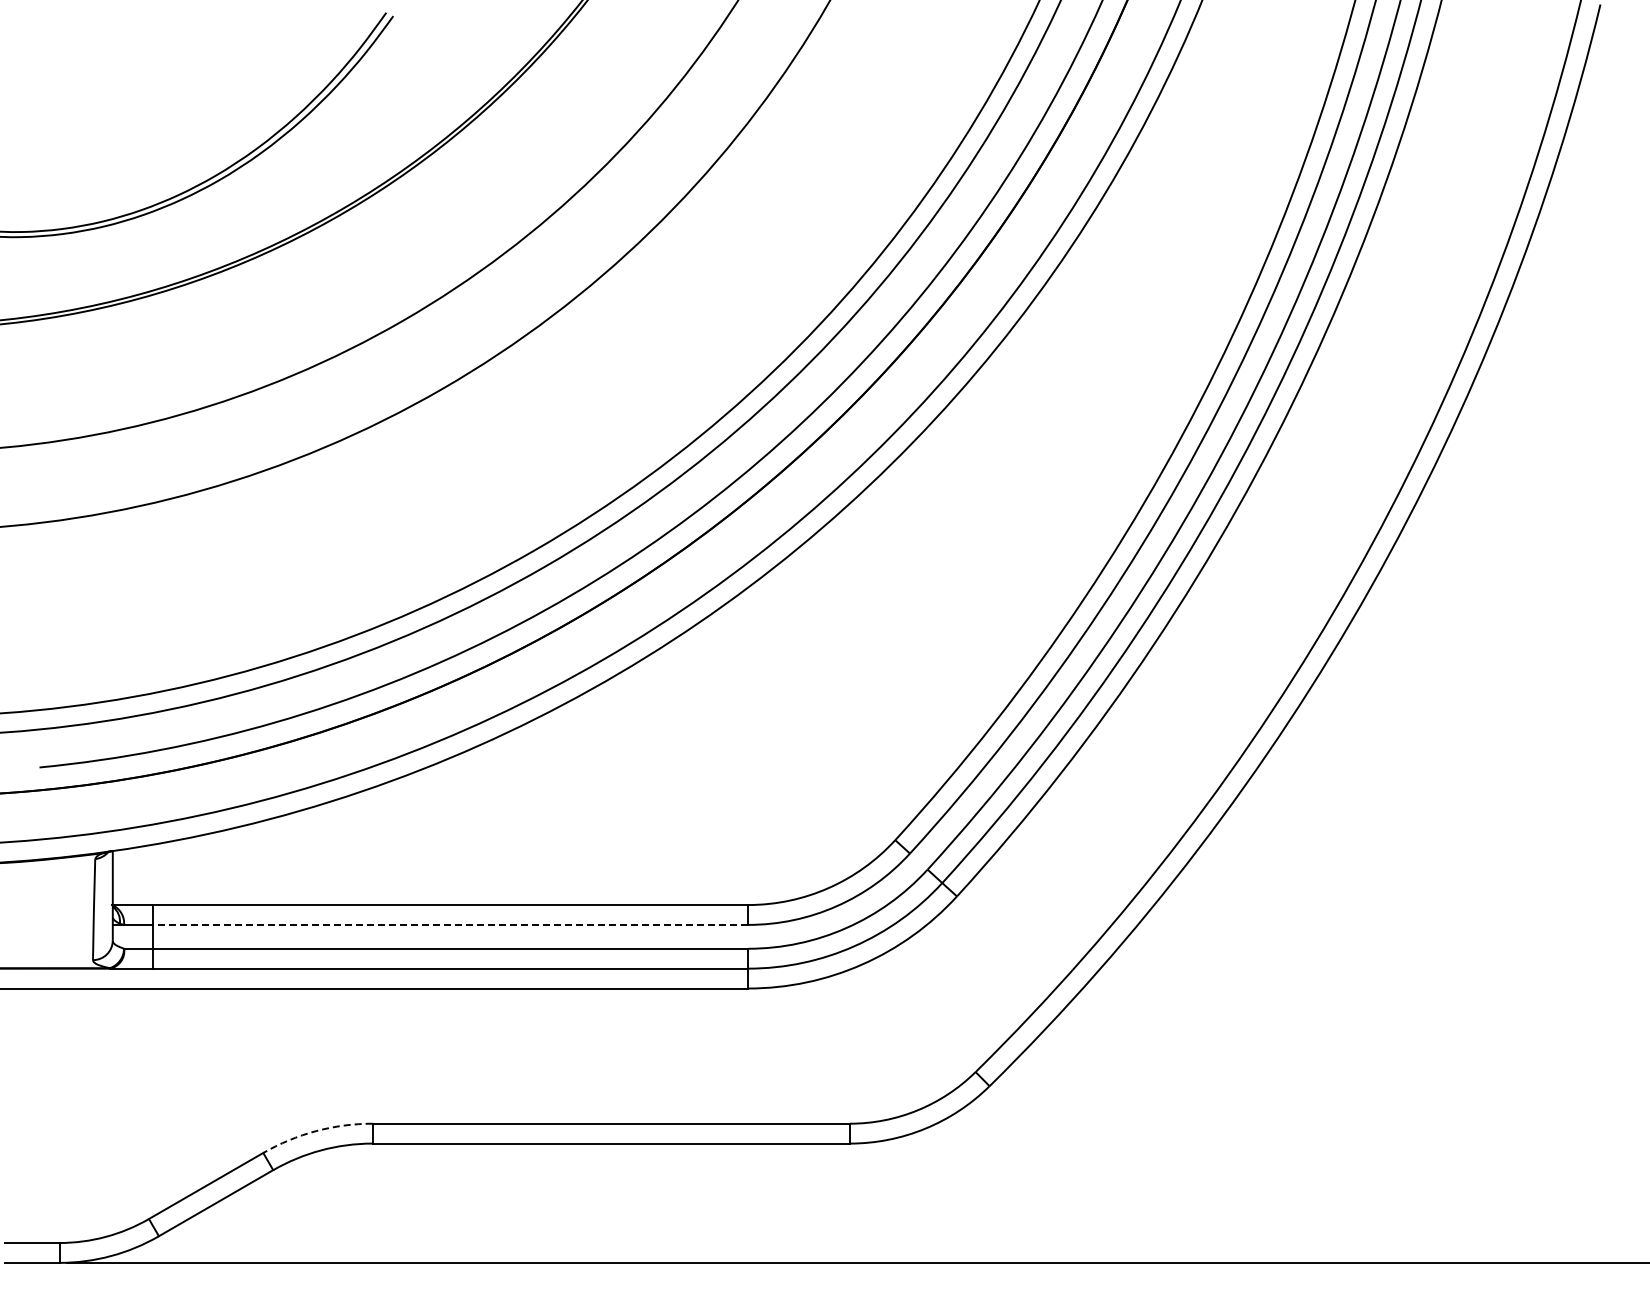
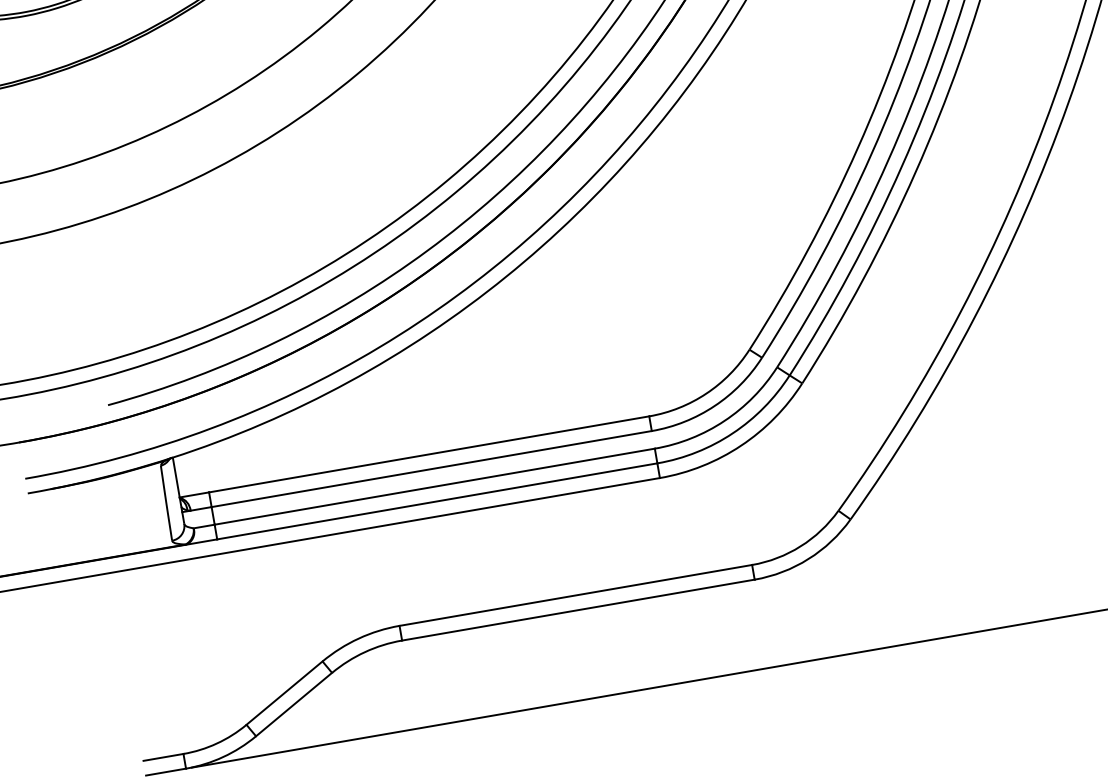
line: (450, 924) -> (431, 468), dashed -> solid
arc: (316, 1131) -> (359, 638), dashed -> solid

